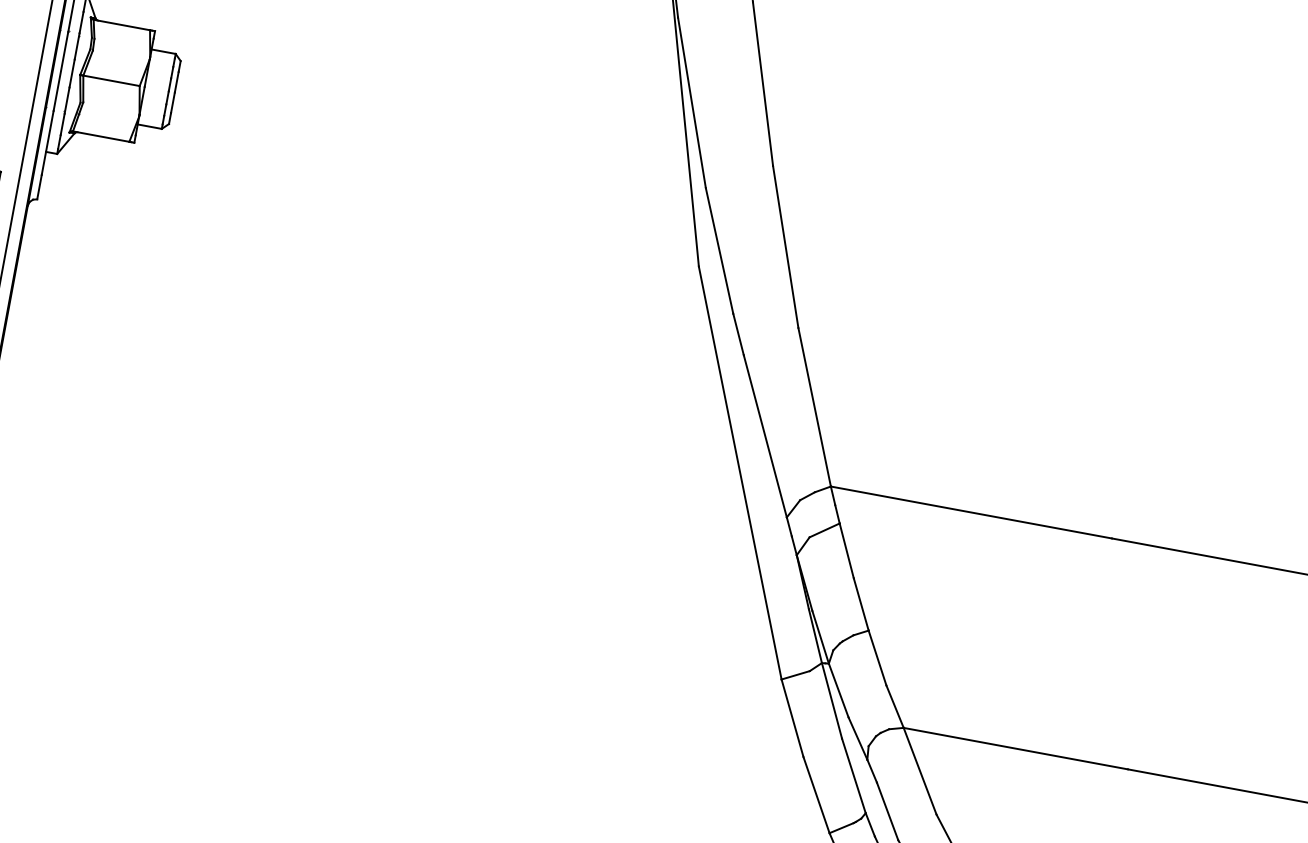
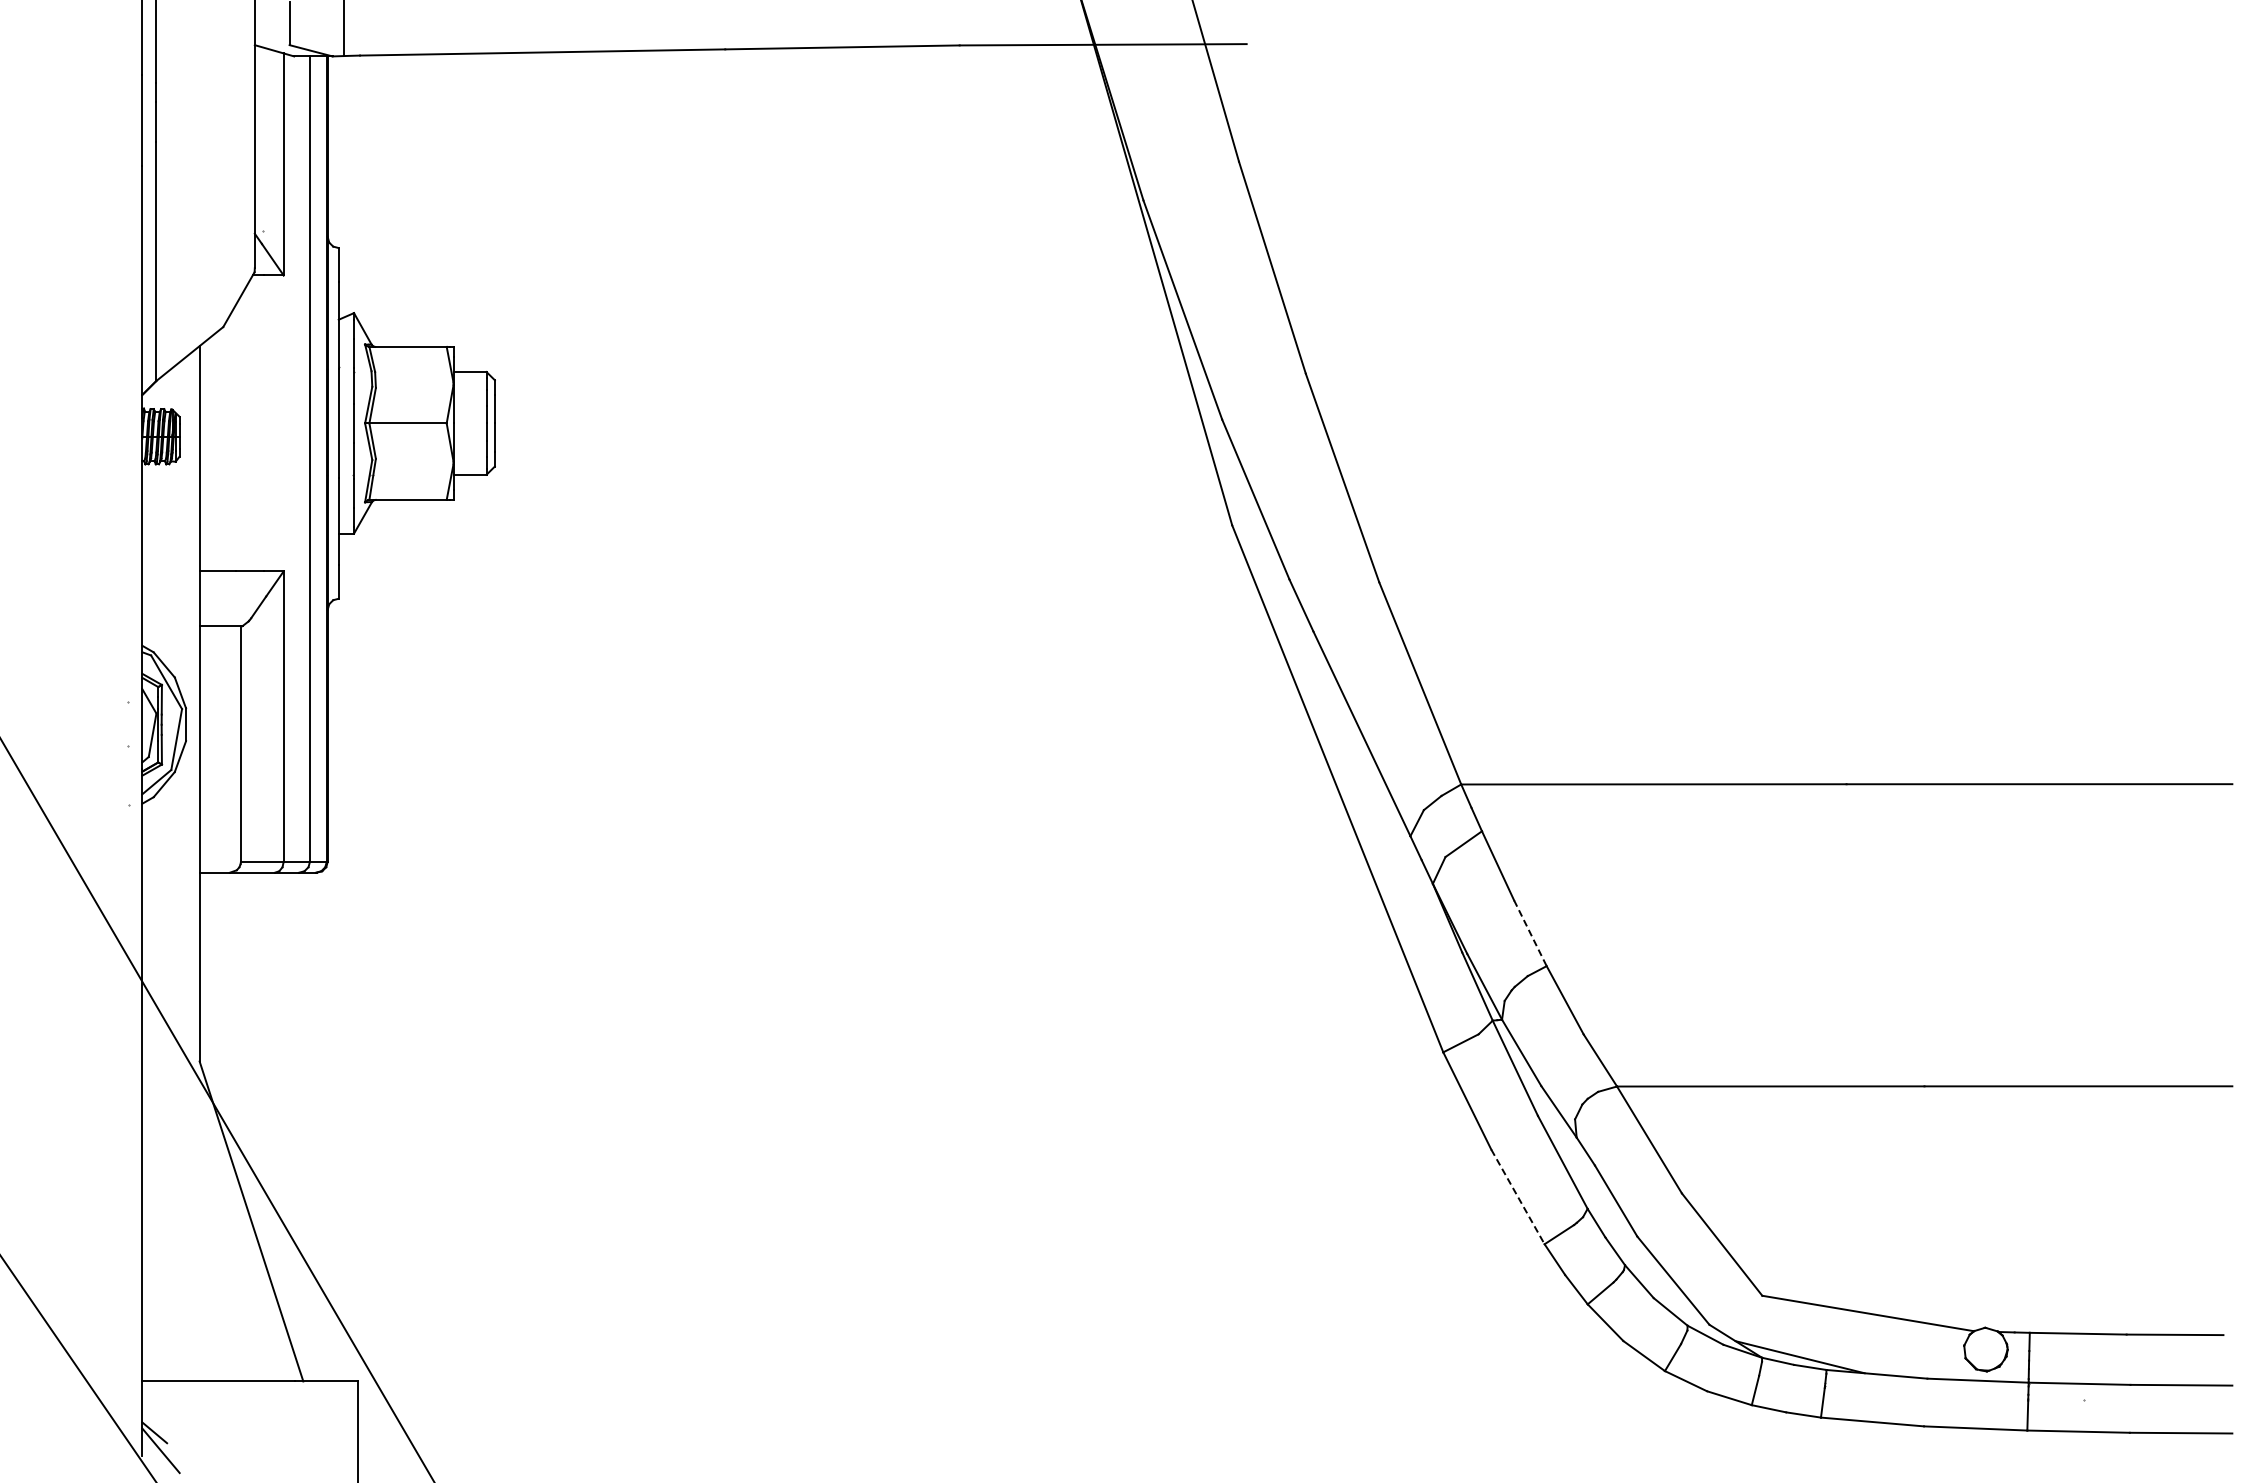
line: (861, 604) -> (1530, 933), solid -> dashed
line: (816, 795) -> (1518, 1197), solid -> dashed

